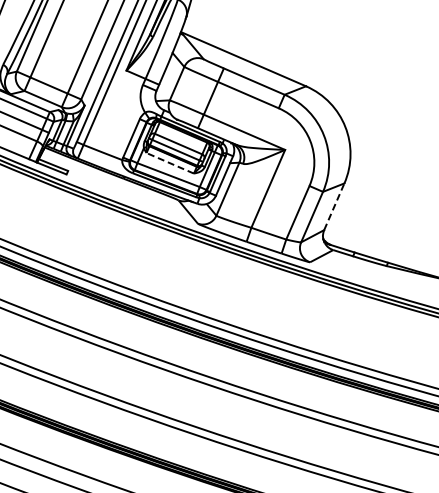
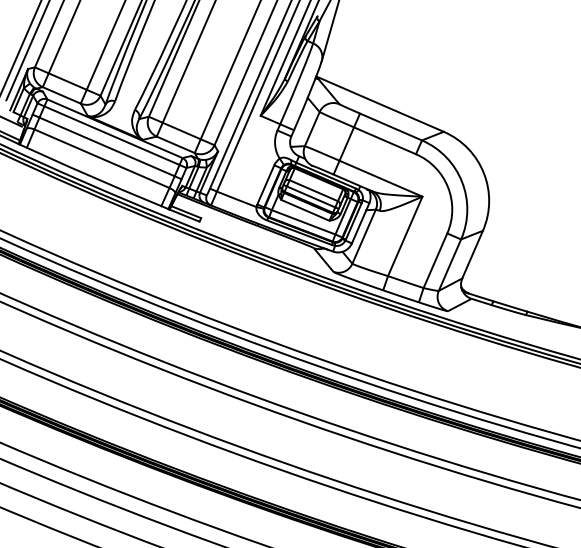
line: (169, 163) -> (304, 210), dashed -> solid
line: (334, 206) -> (472, 254), dashed -> solid

